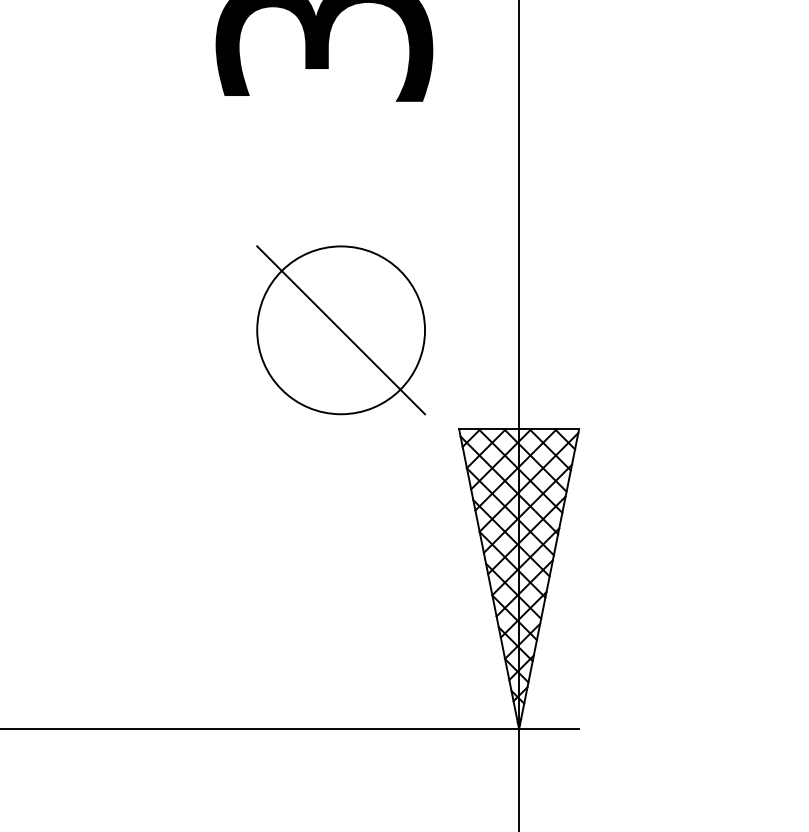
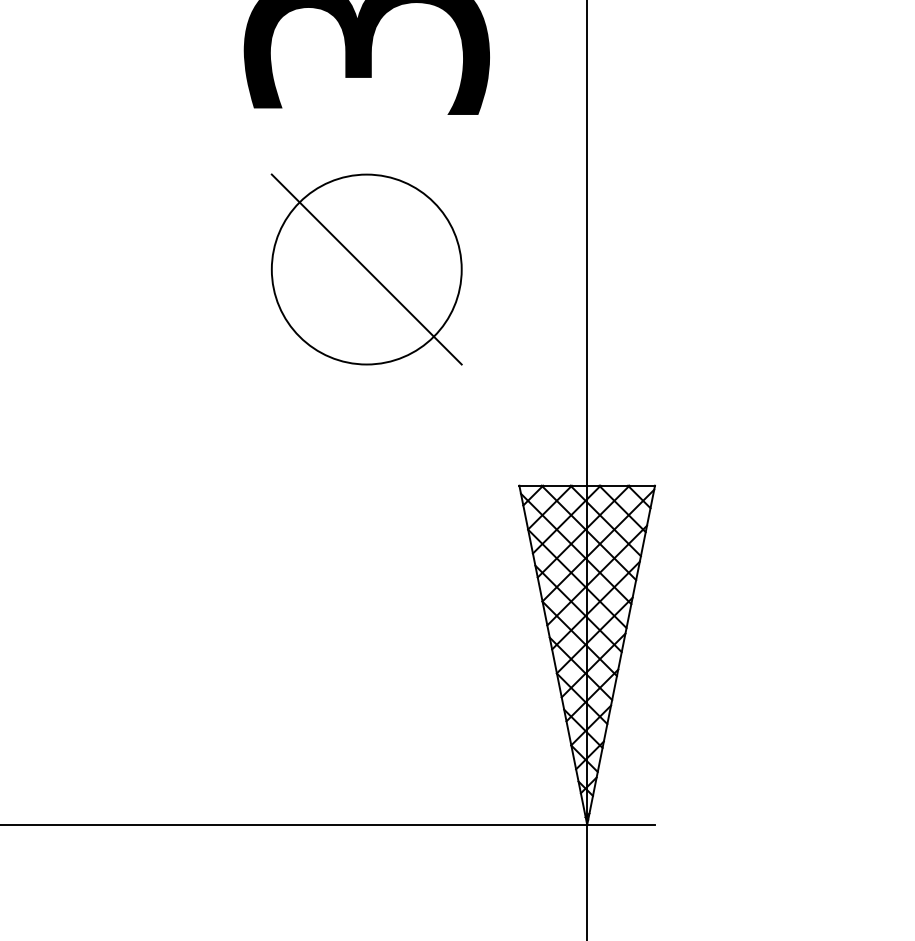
part: (340, 330) -> (366, 269), moved

